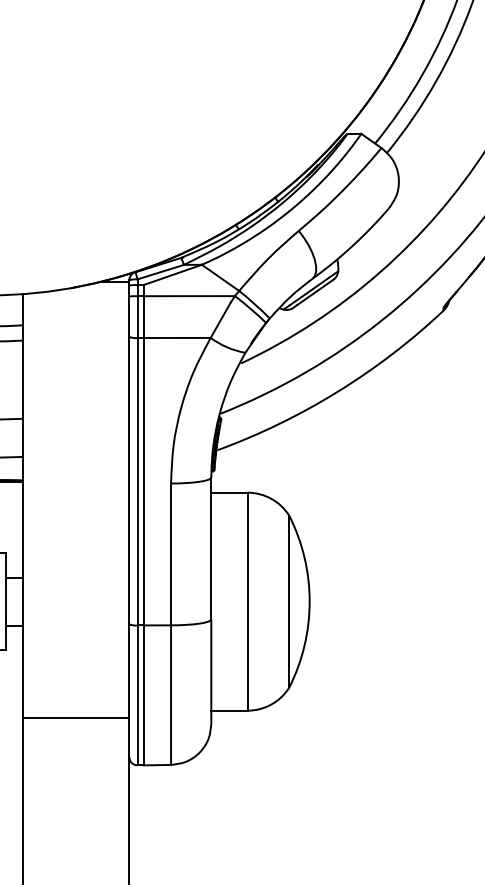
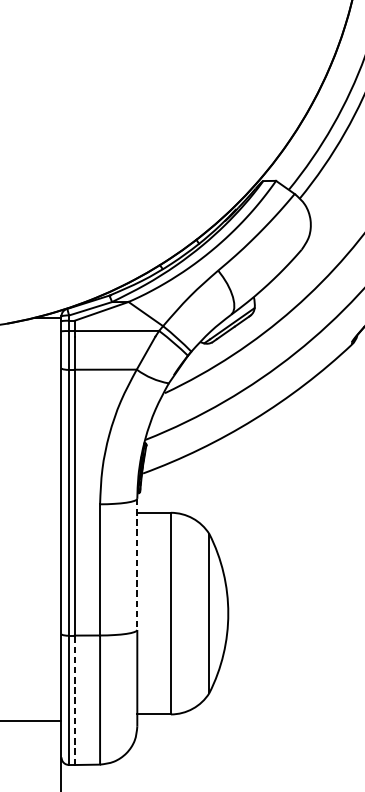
line: (211, 548) -> (137, 564), solid -> dashed
line: (143, 695) -> (74, 700), solid -> dashed

